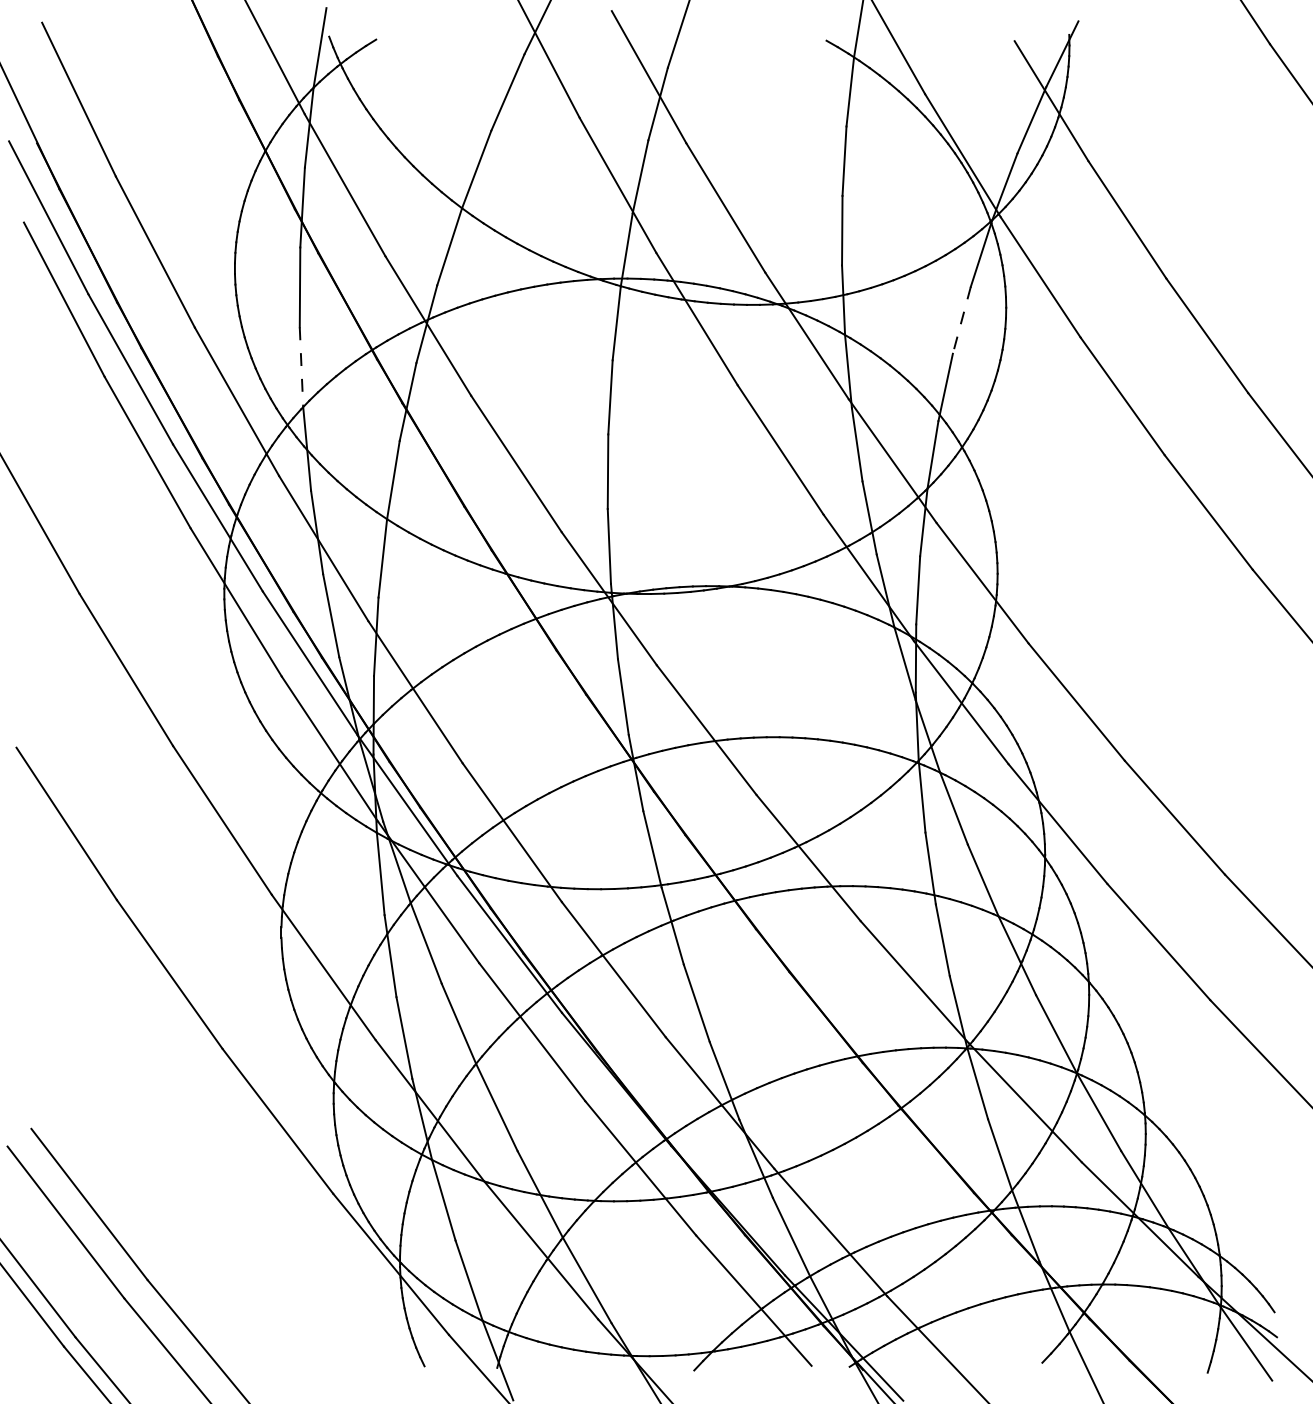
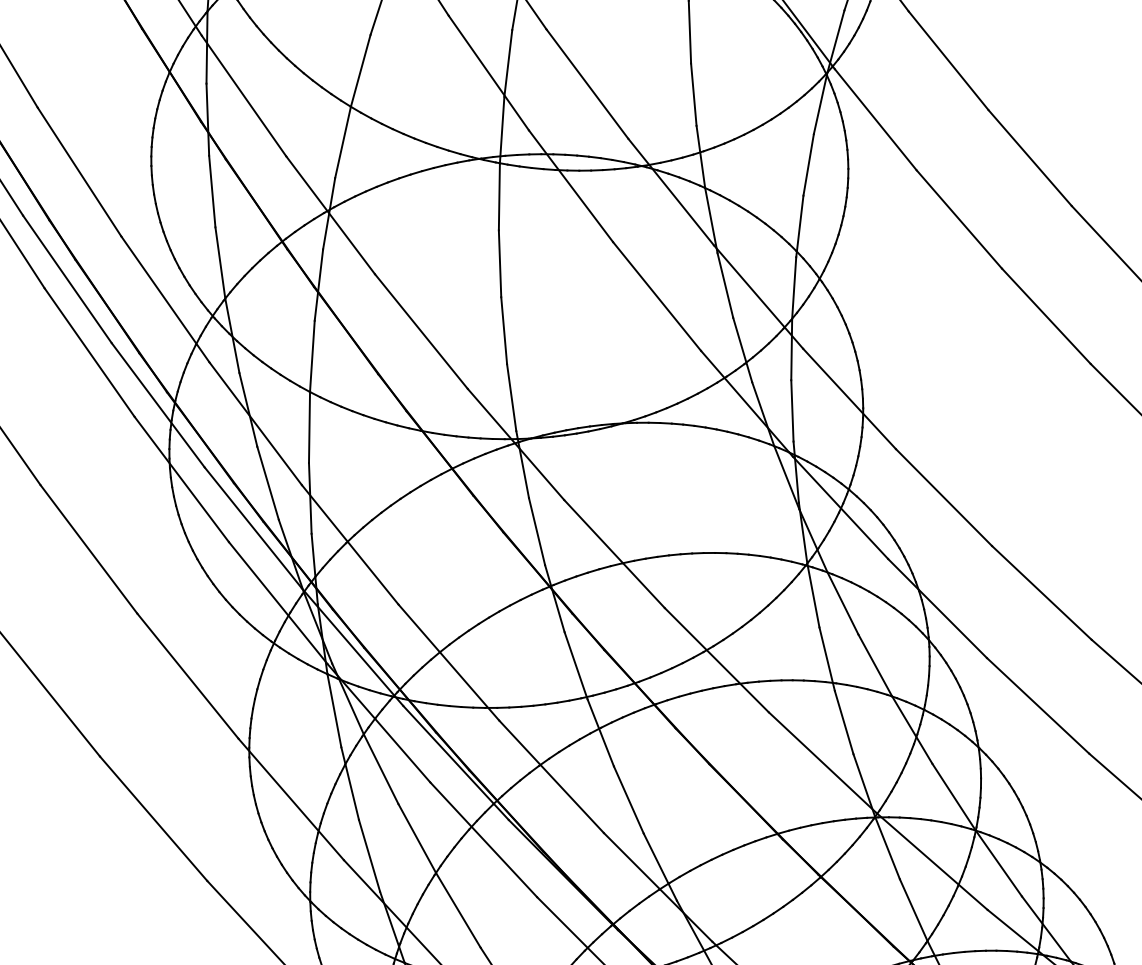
line: (961, 320) -> (808, 165), dashed -> solid
line: (301, 367) -> (220, 263), dashed -> solid

